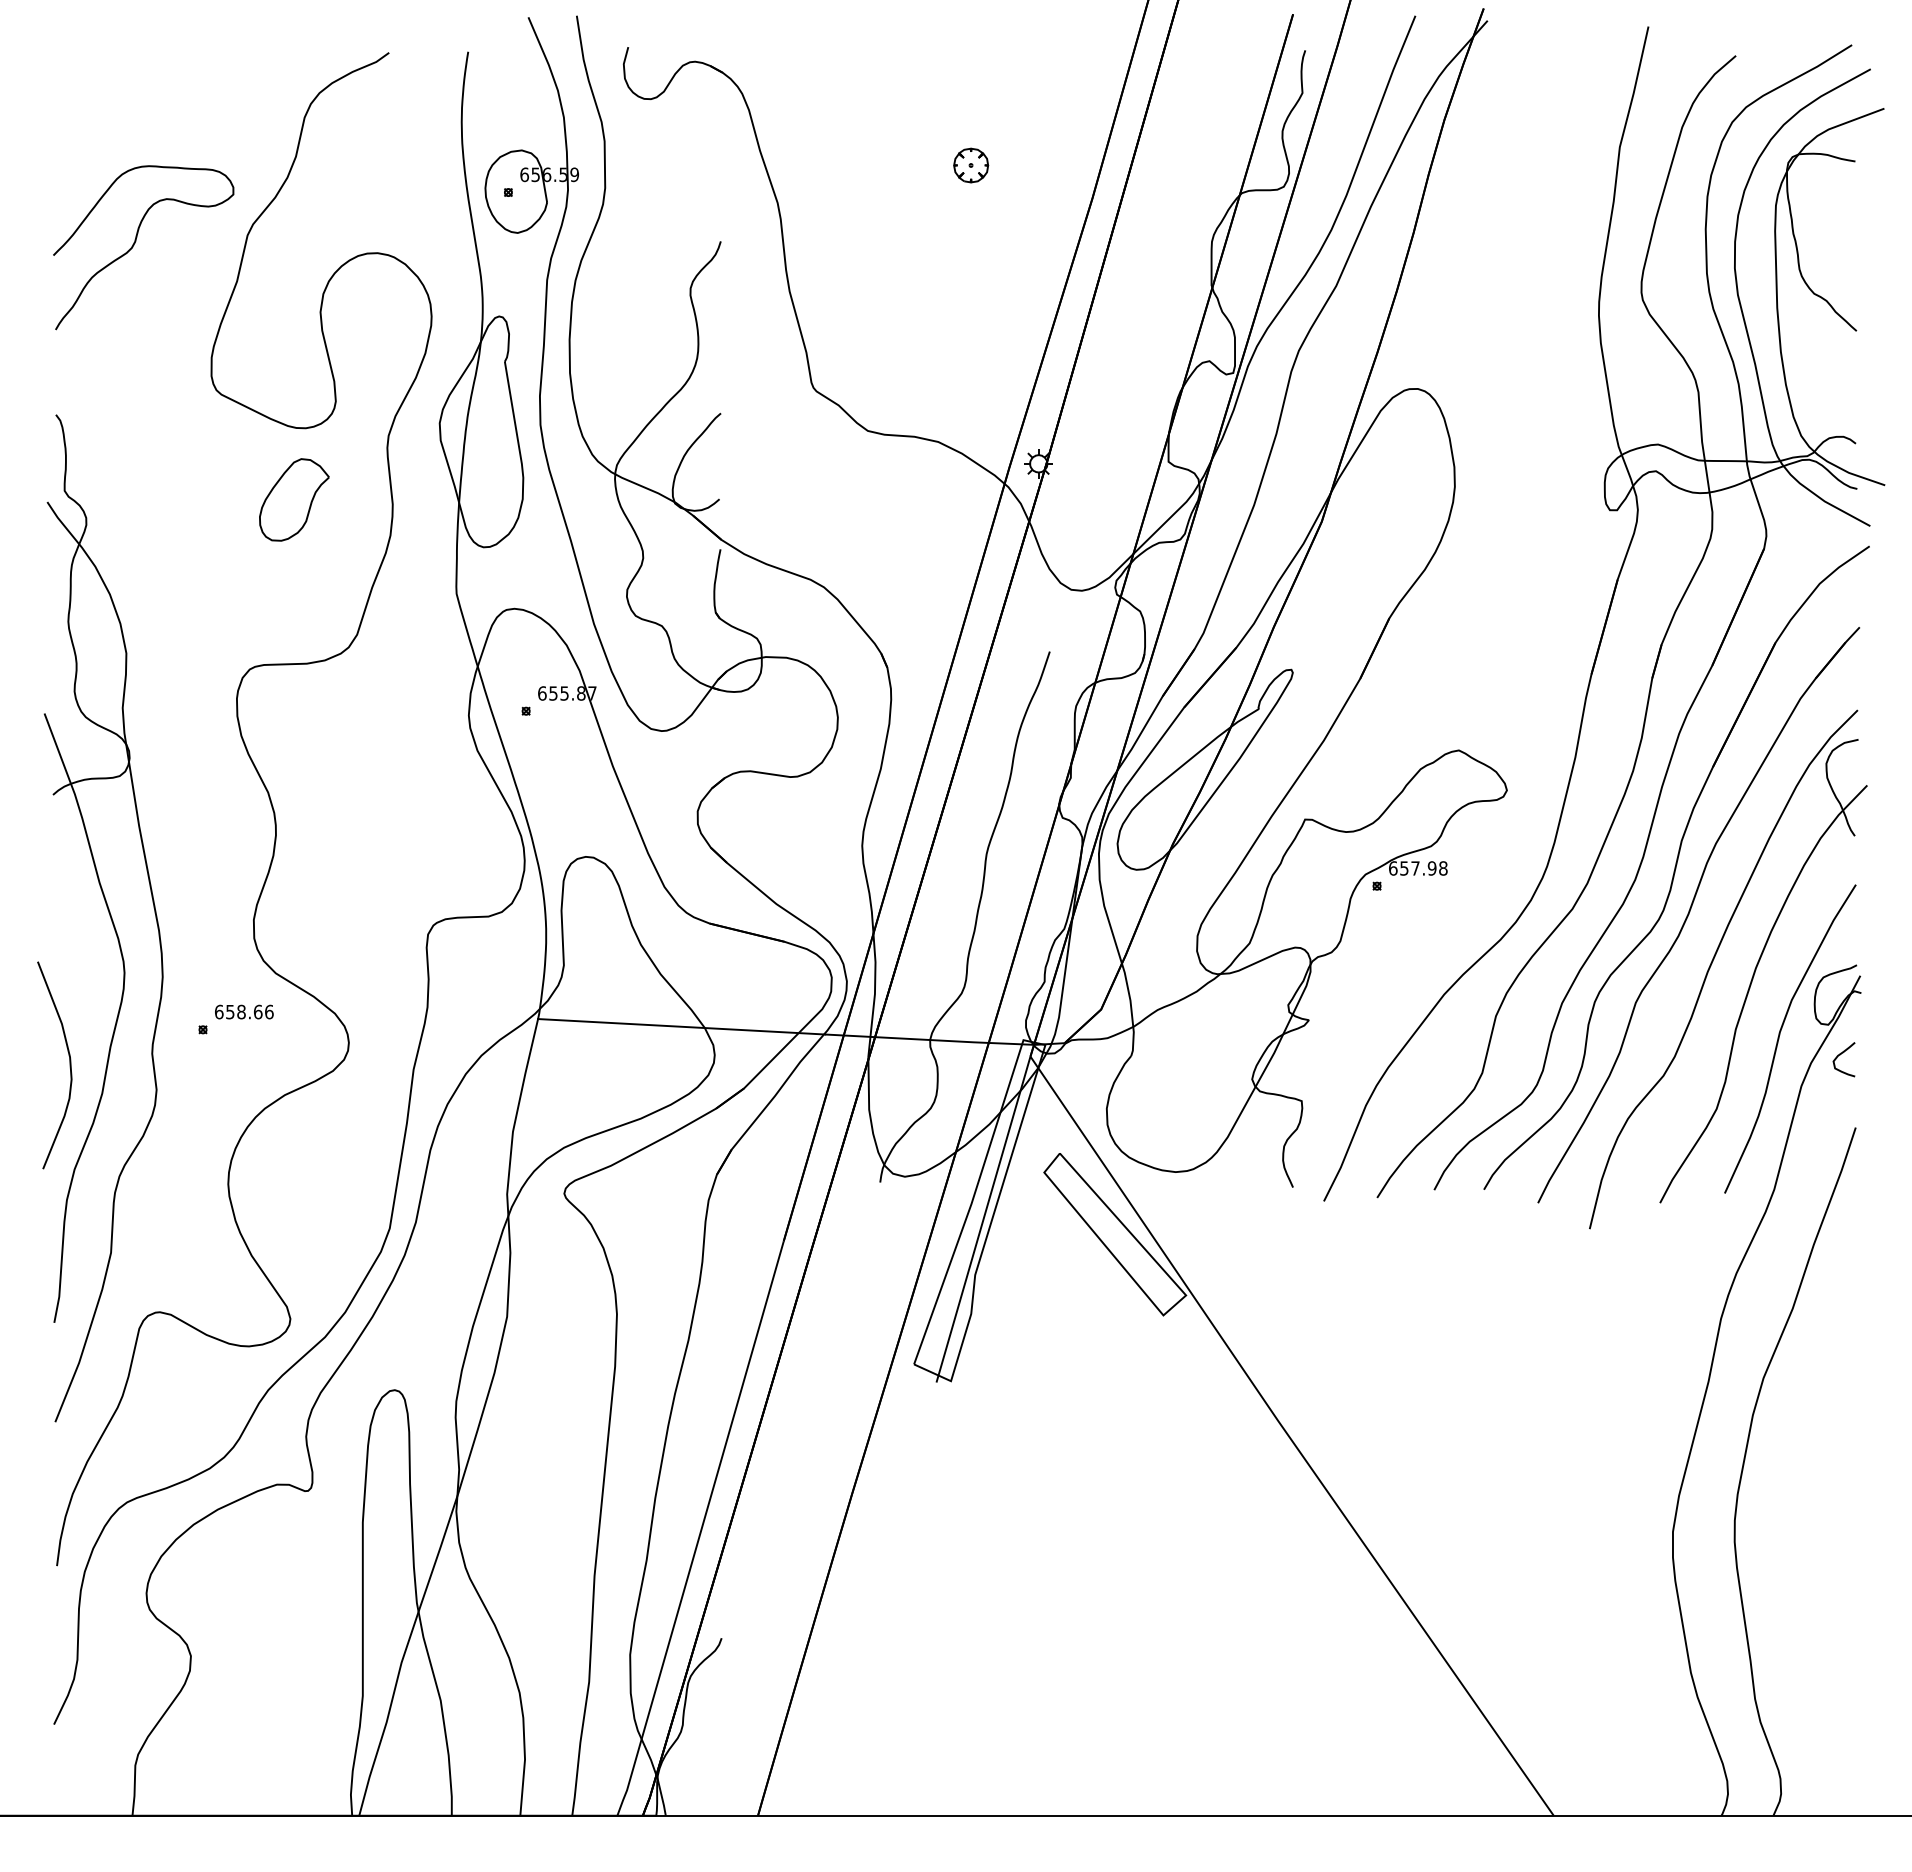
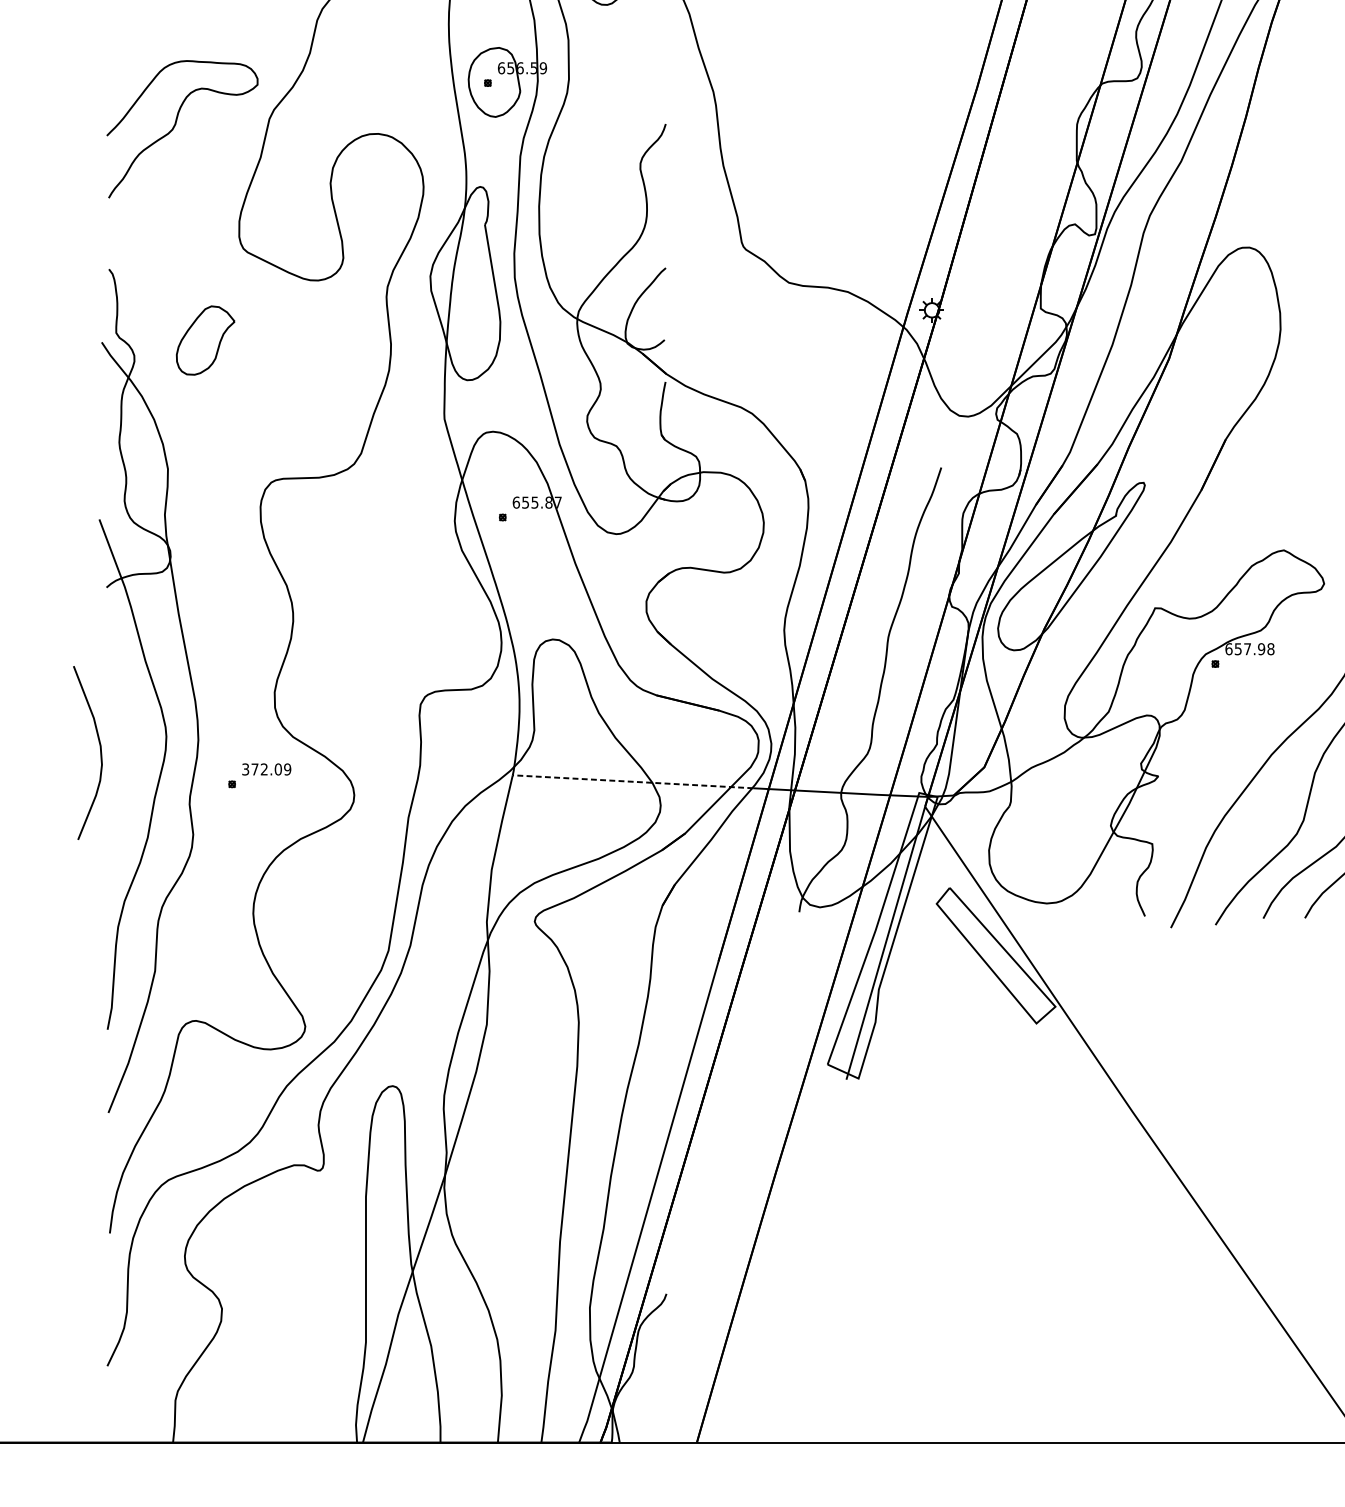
part: (971, 165) -> (875, 60), removed
part: (294, 499) -> (205, 340), moved
text: (244, 1011) -> (266, 768), 658.66 -> 372.09
line: (681, 1026) -> (632, 781), solid -> dashed
curve: (69, 1065) -> (100, 753), moved

